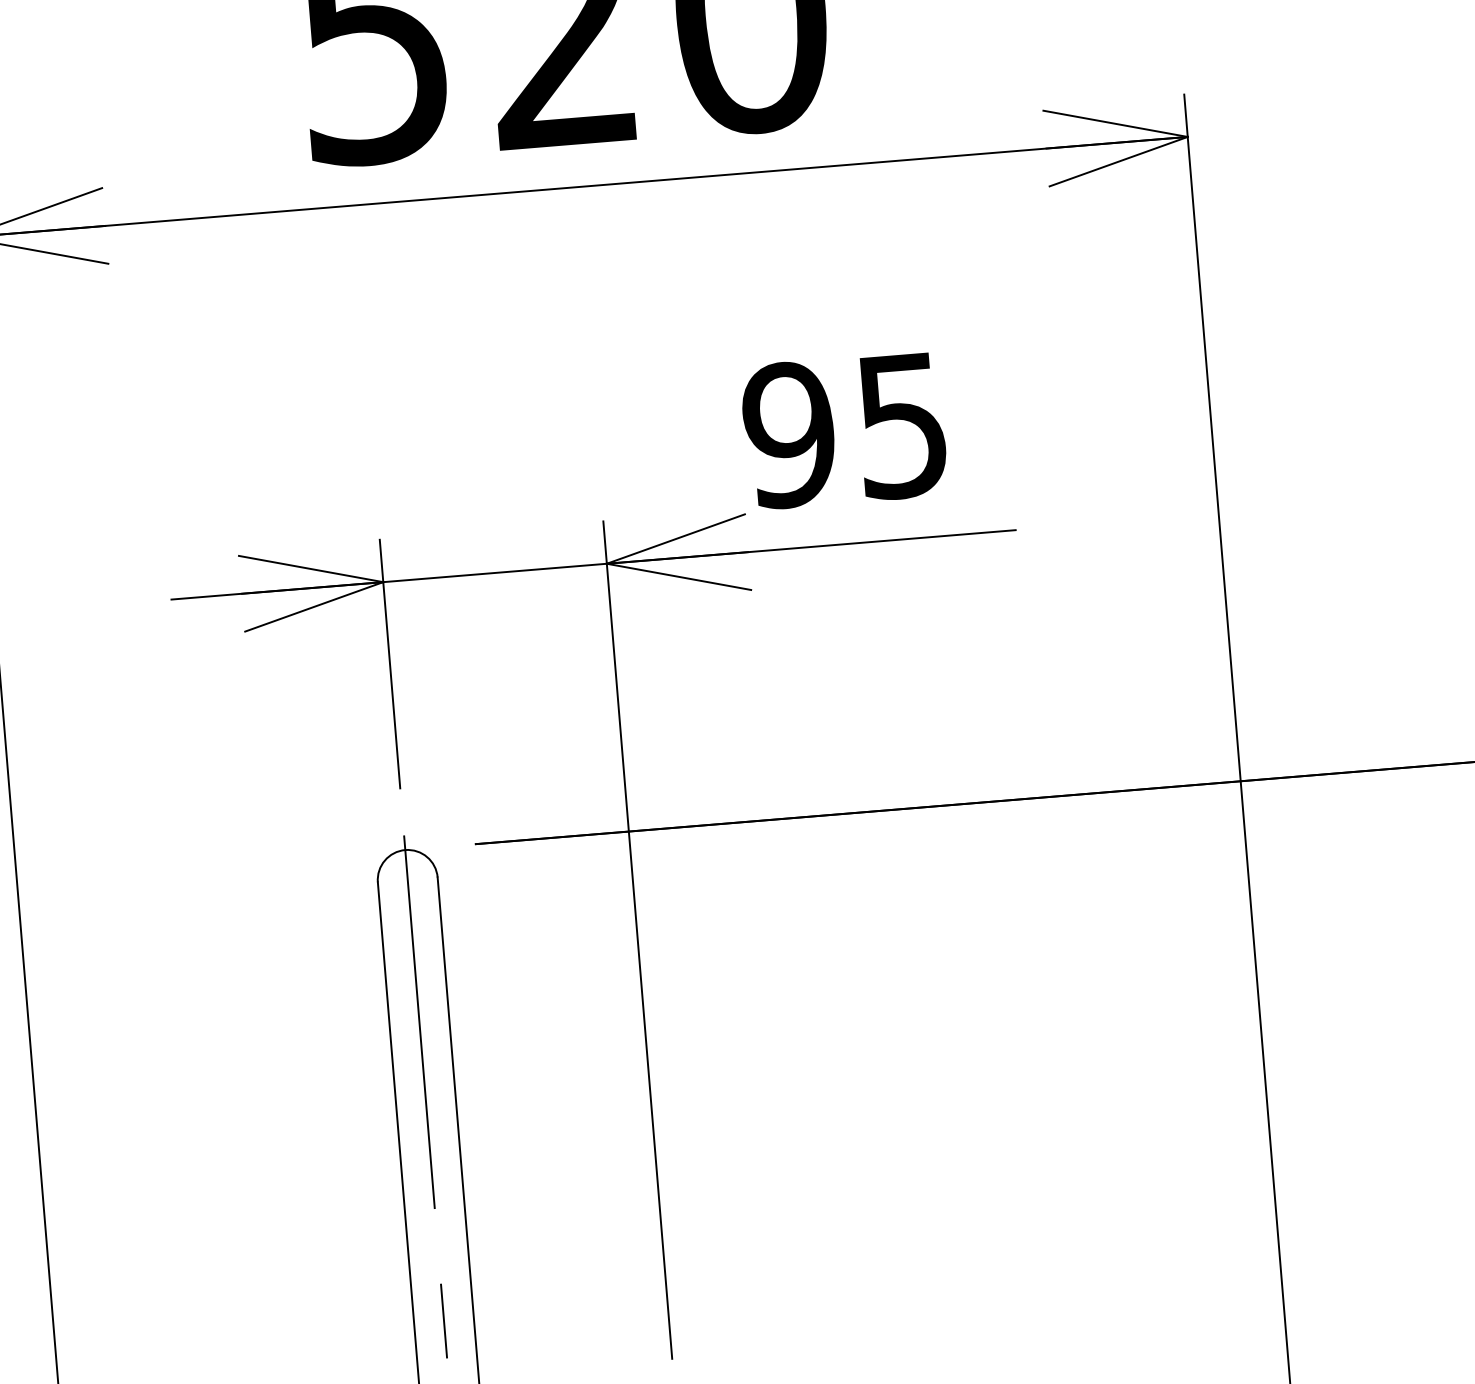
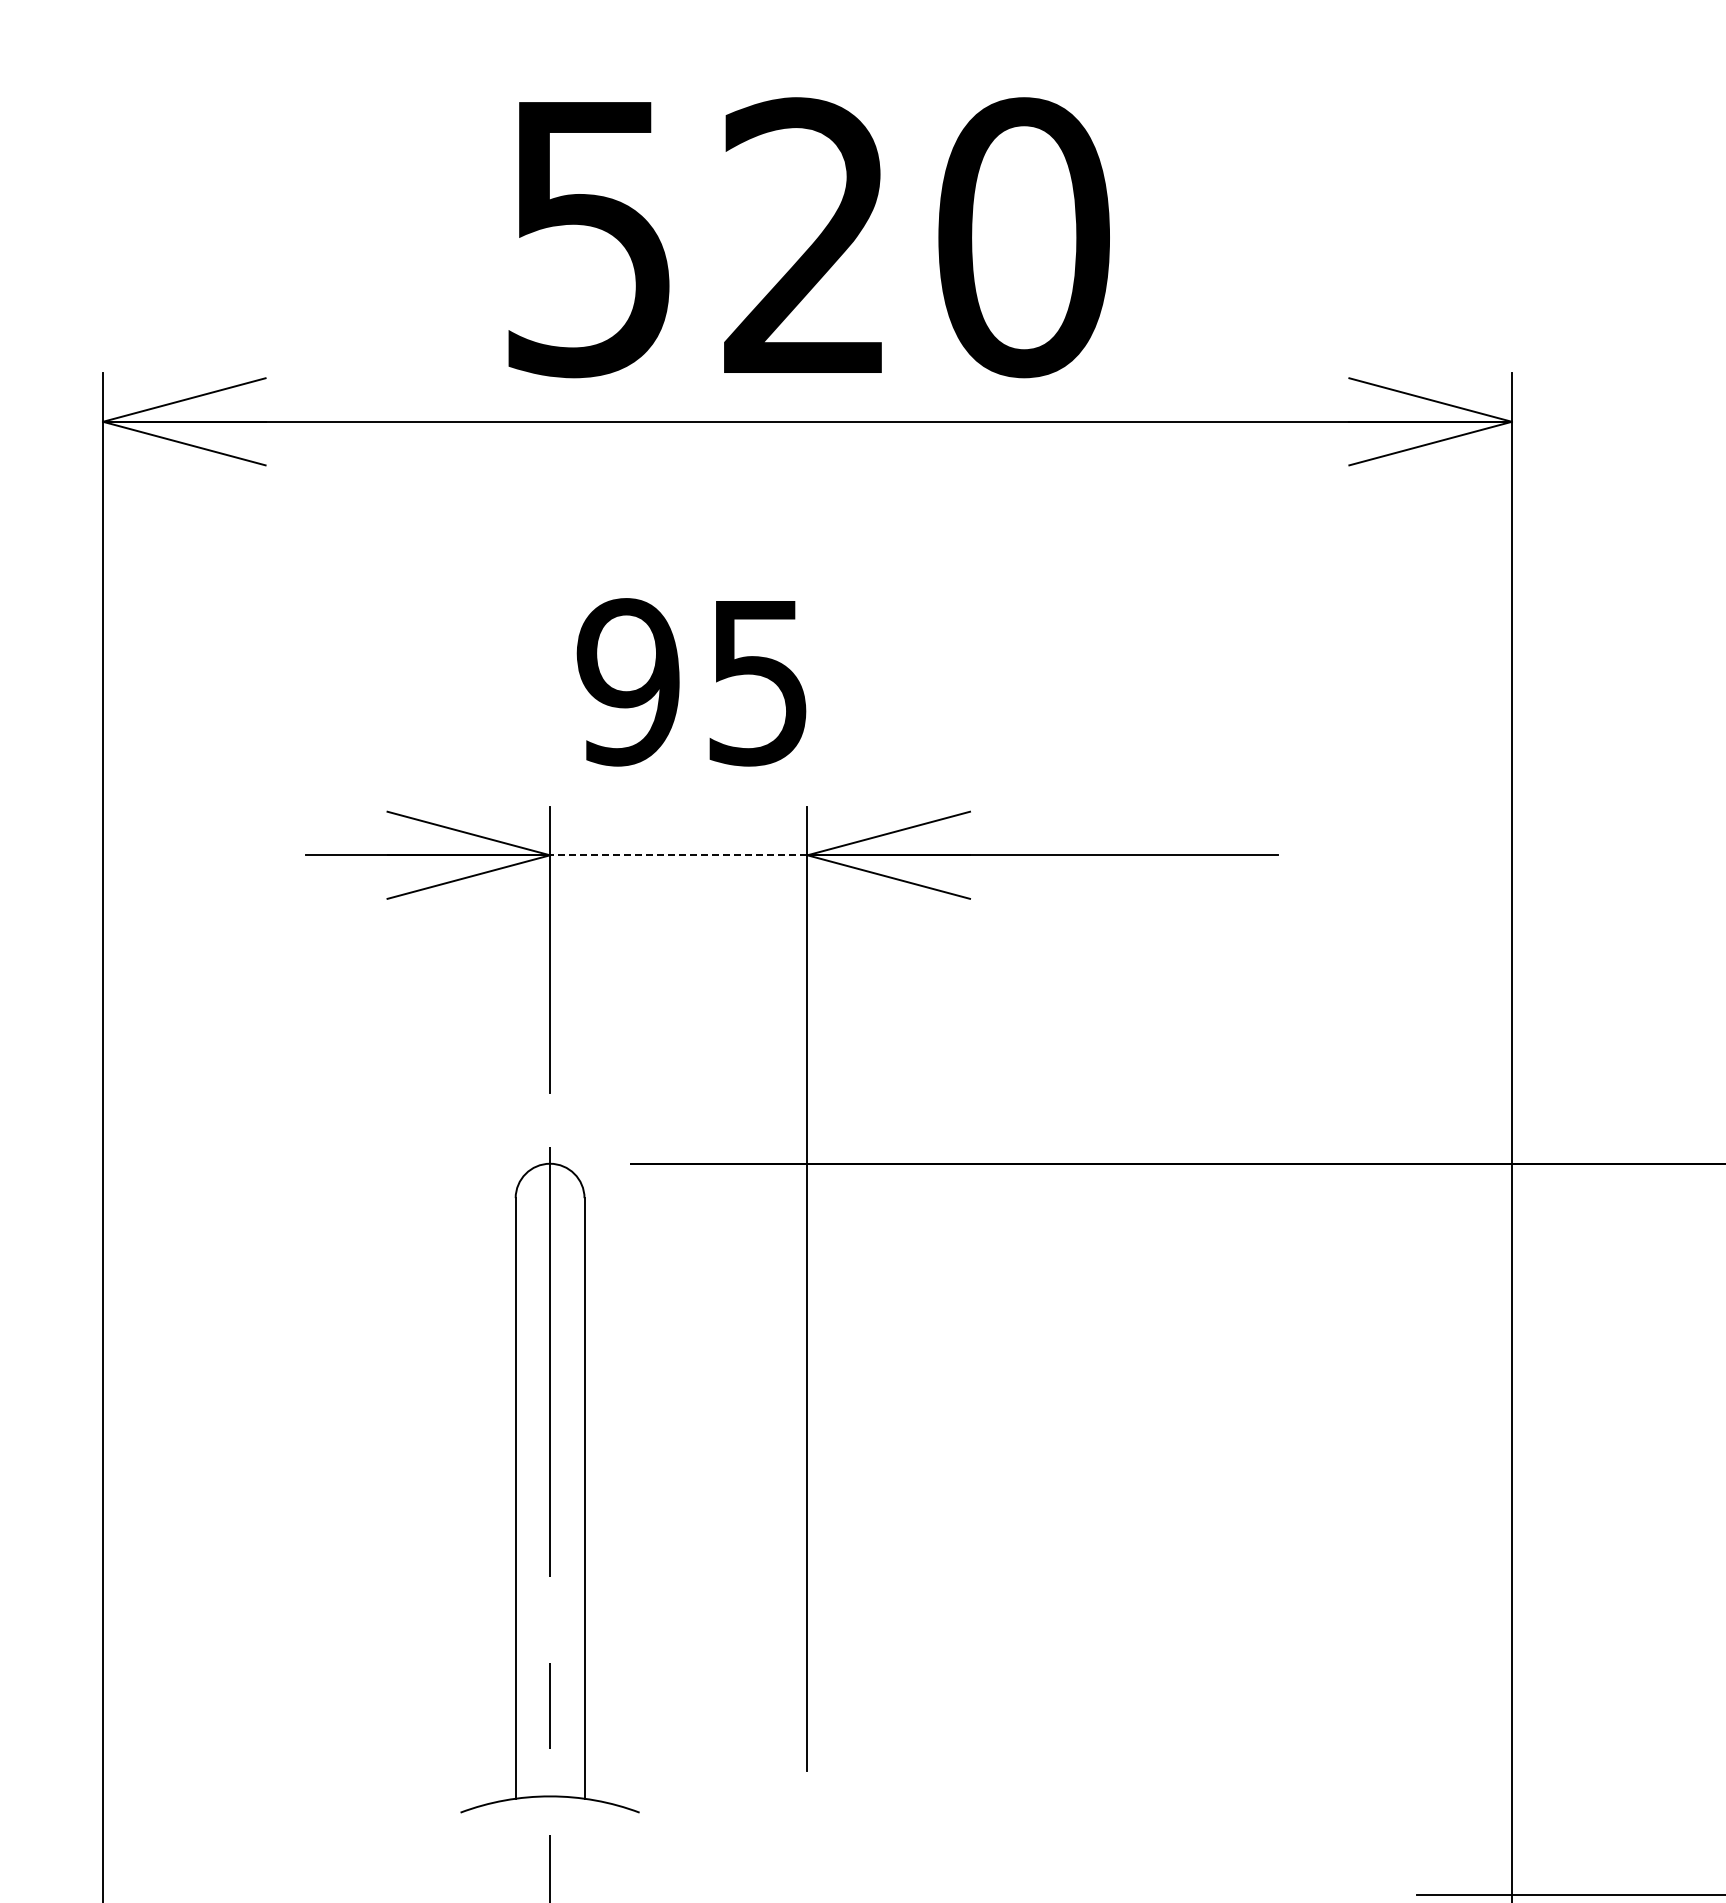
text: (844, 430) -> (691, 682), moved
line: (494, 573) -> (678, 855), solid -> dashed

